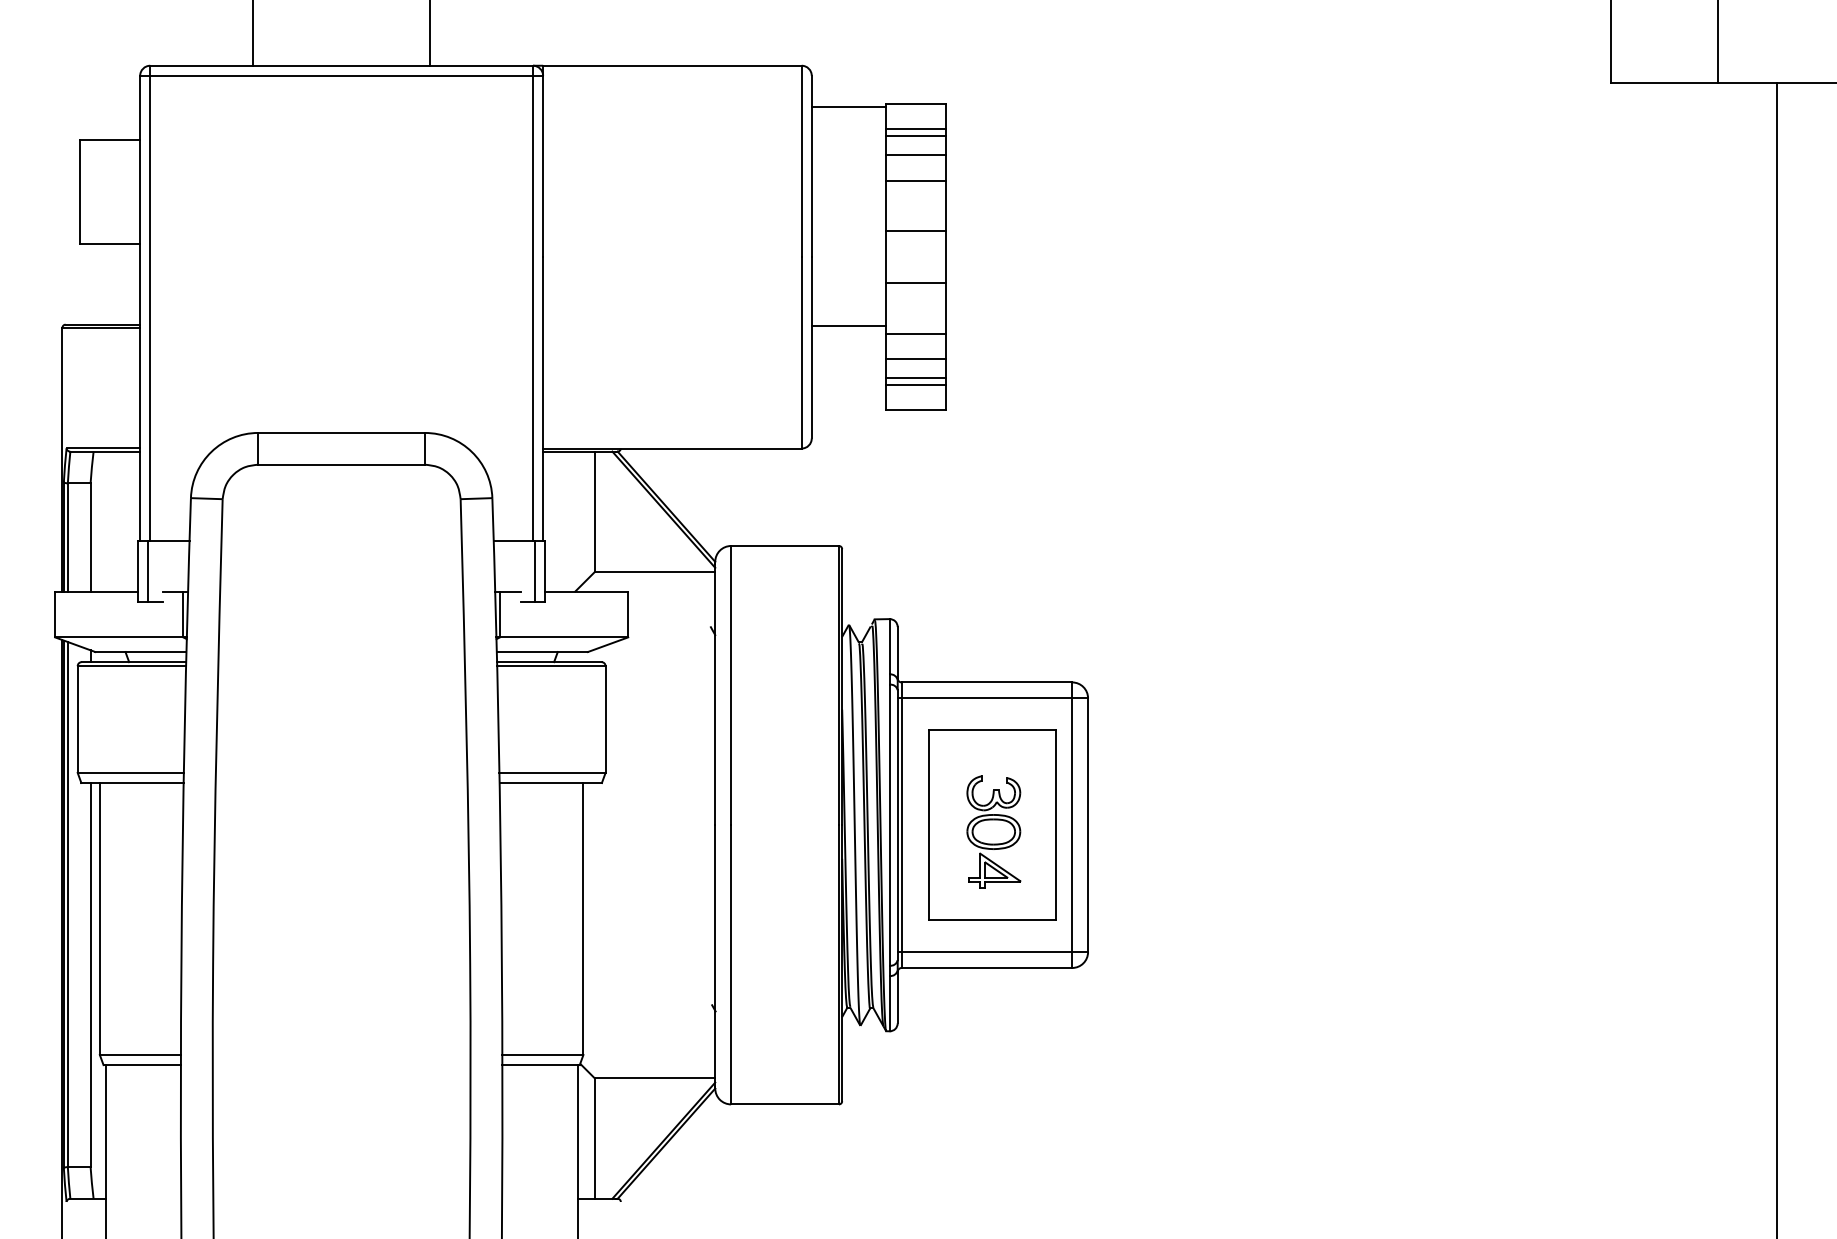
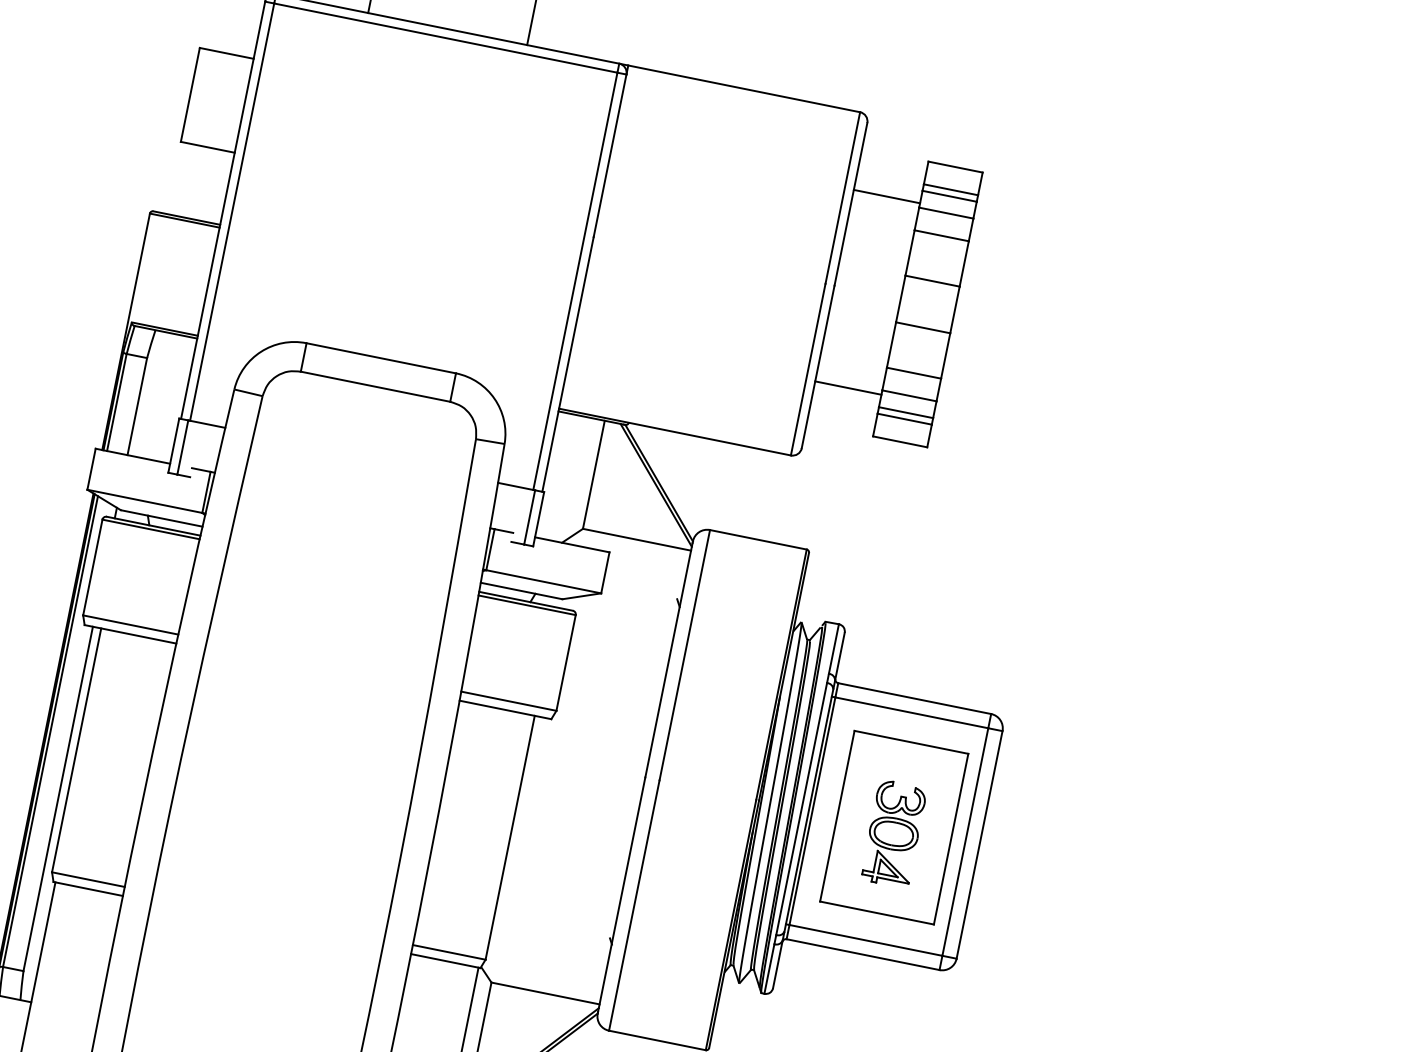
line: (848, 107) -> (886, 196), moved
line: (848, 325) -> (848, 387), moved

